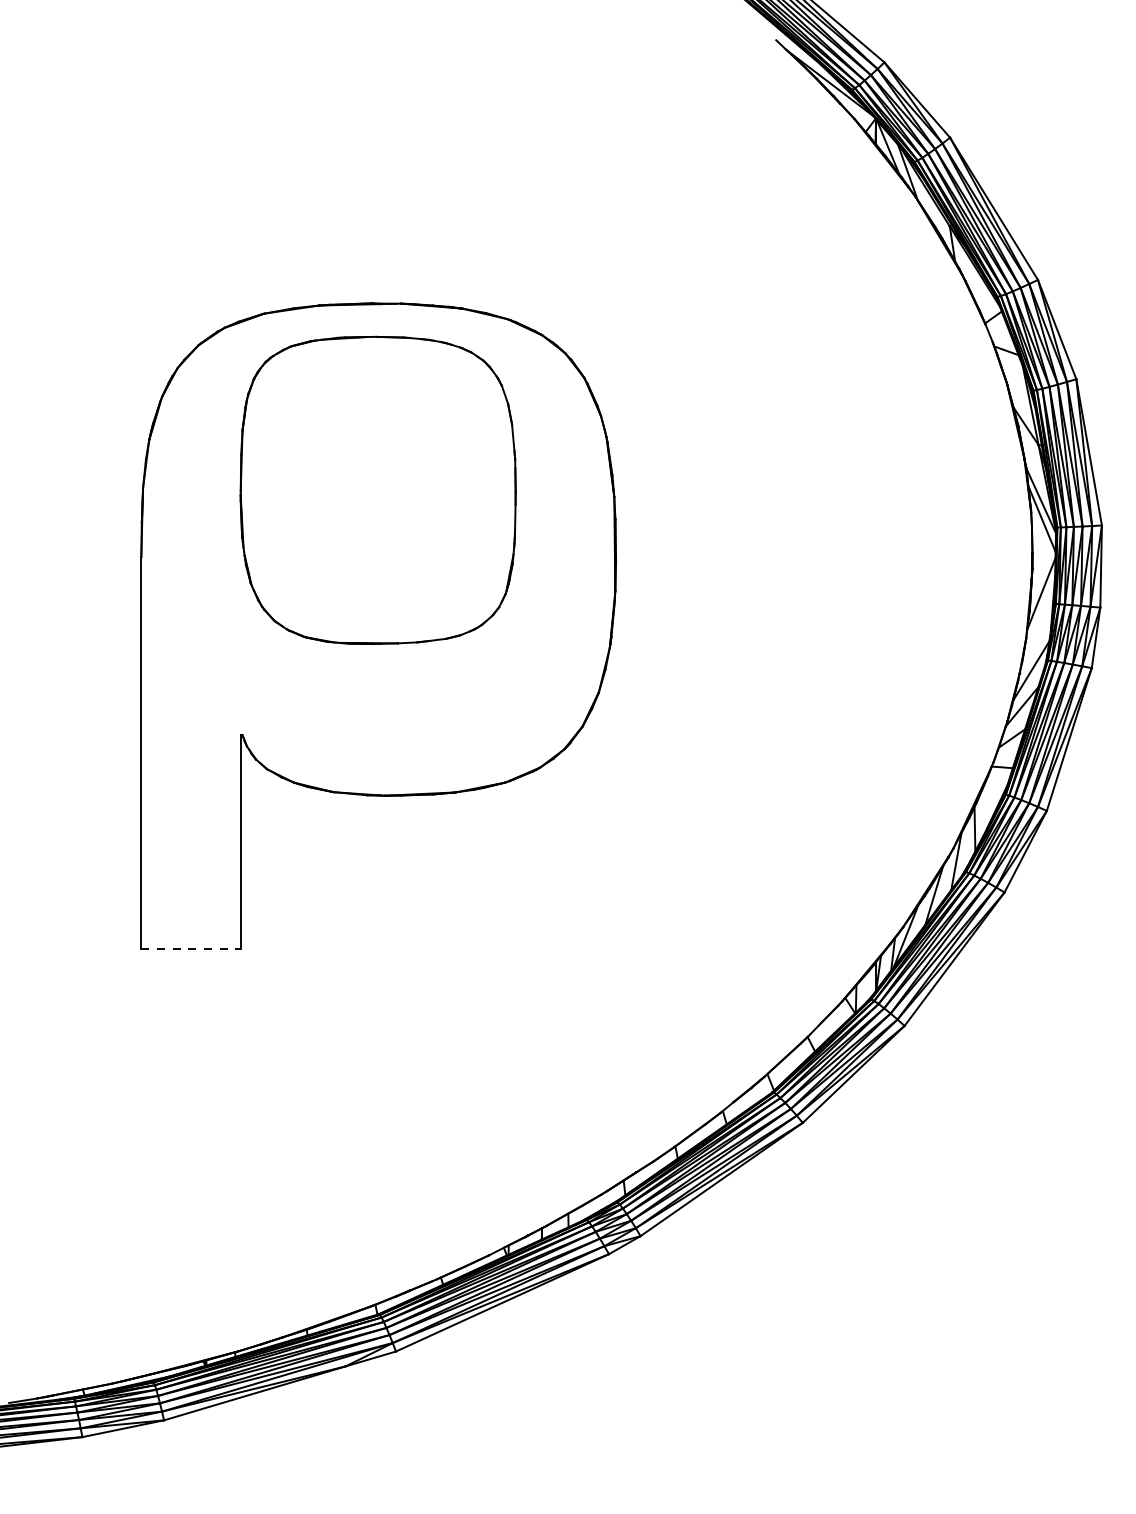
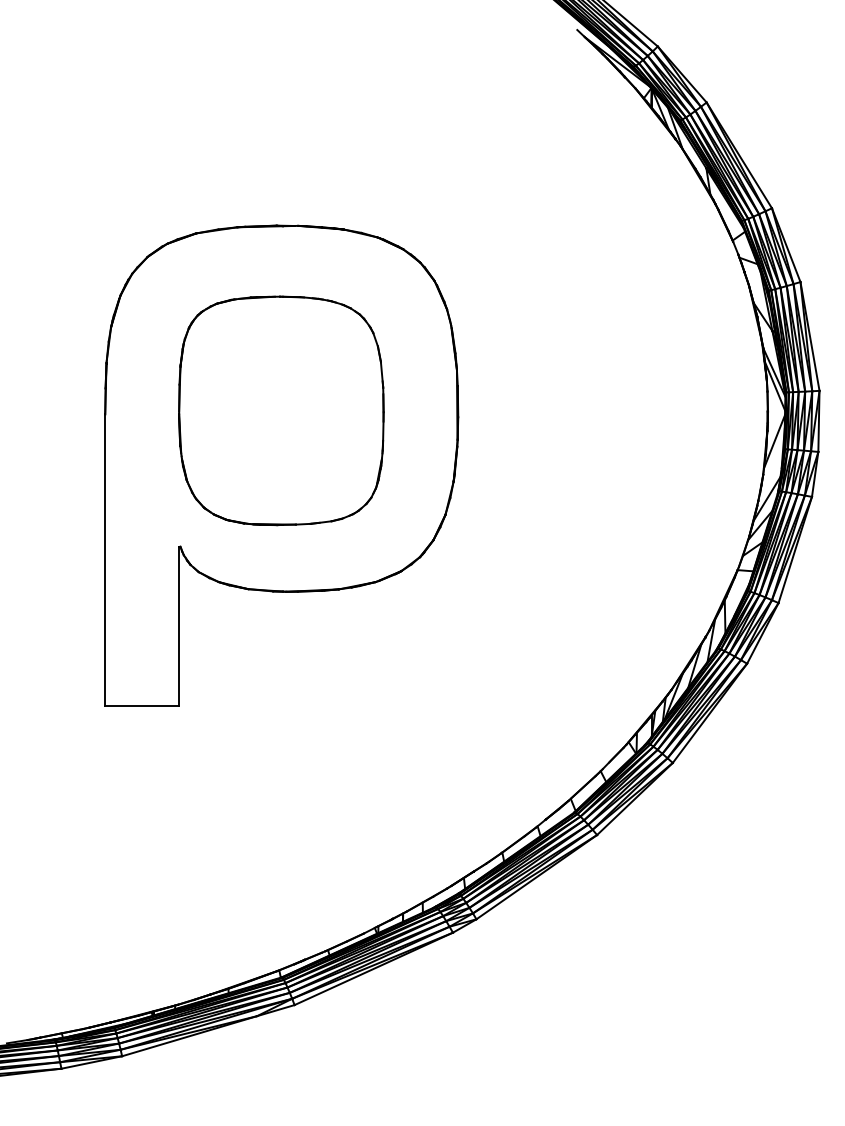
part: (377, 489) -> (280, 410), moved
line: (191, 949) -> (142, 706), dashed -> solid

